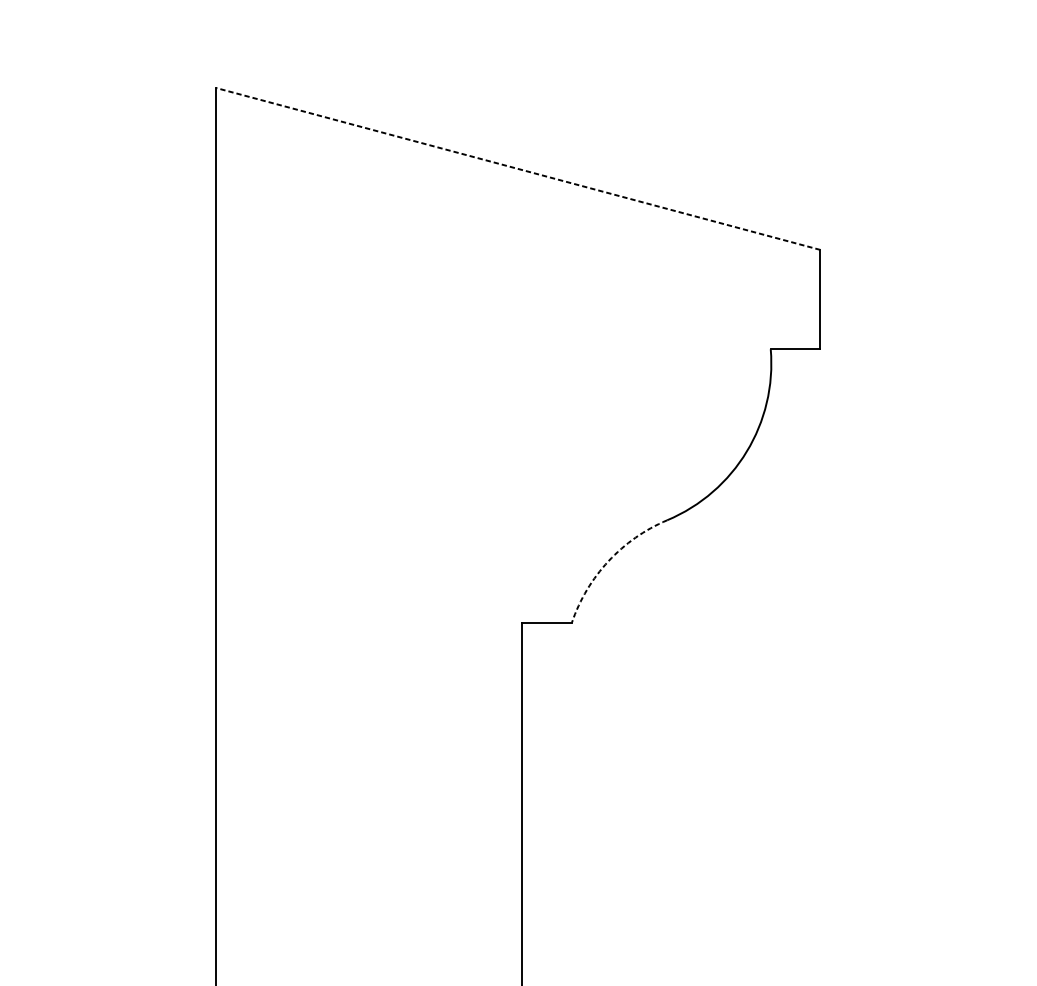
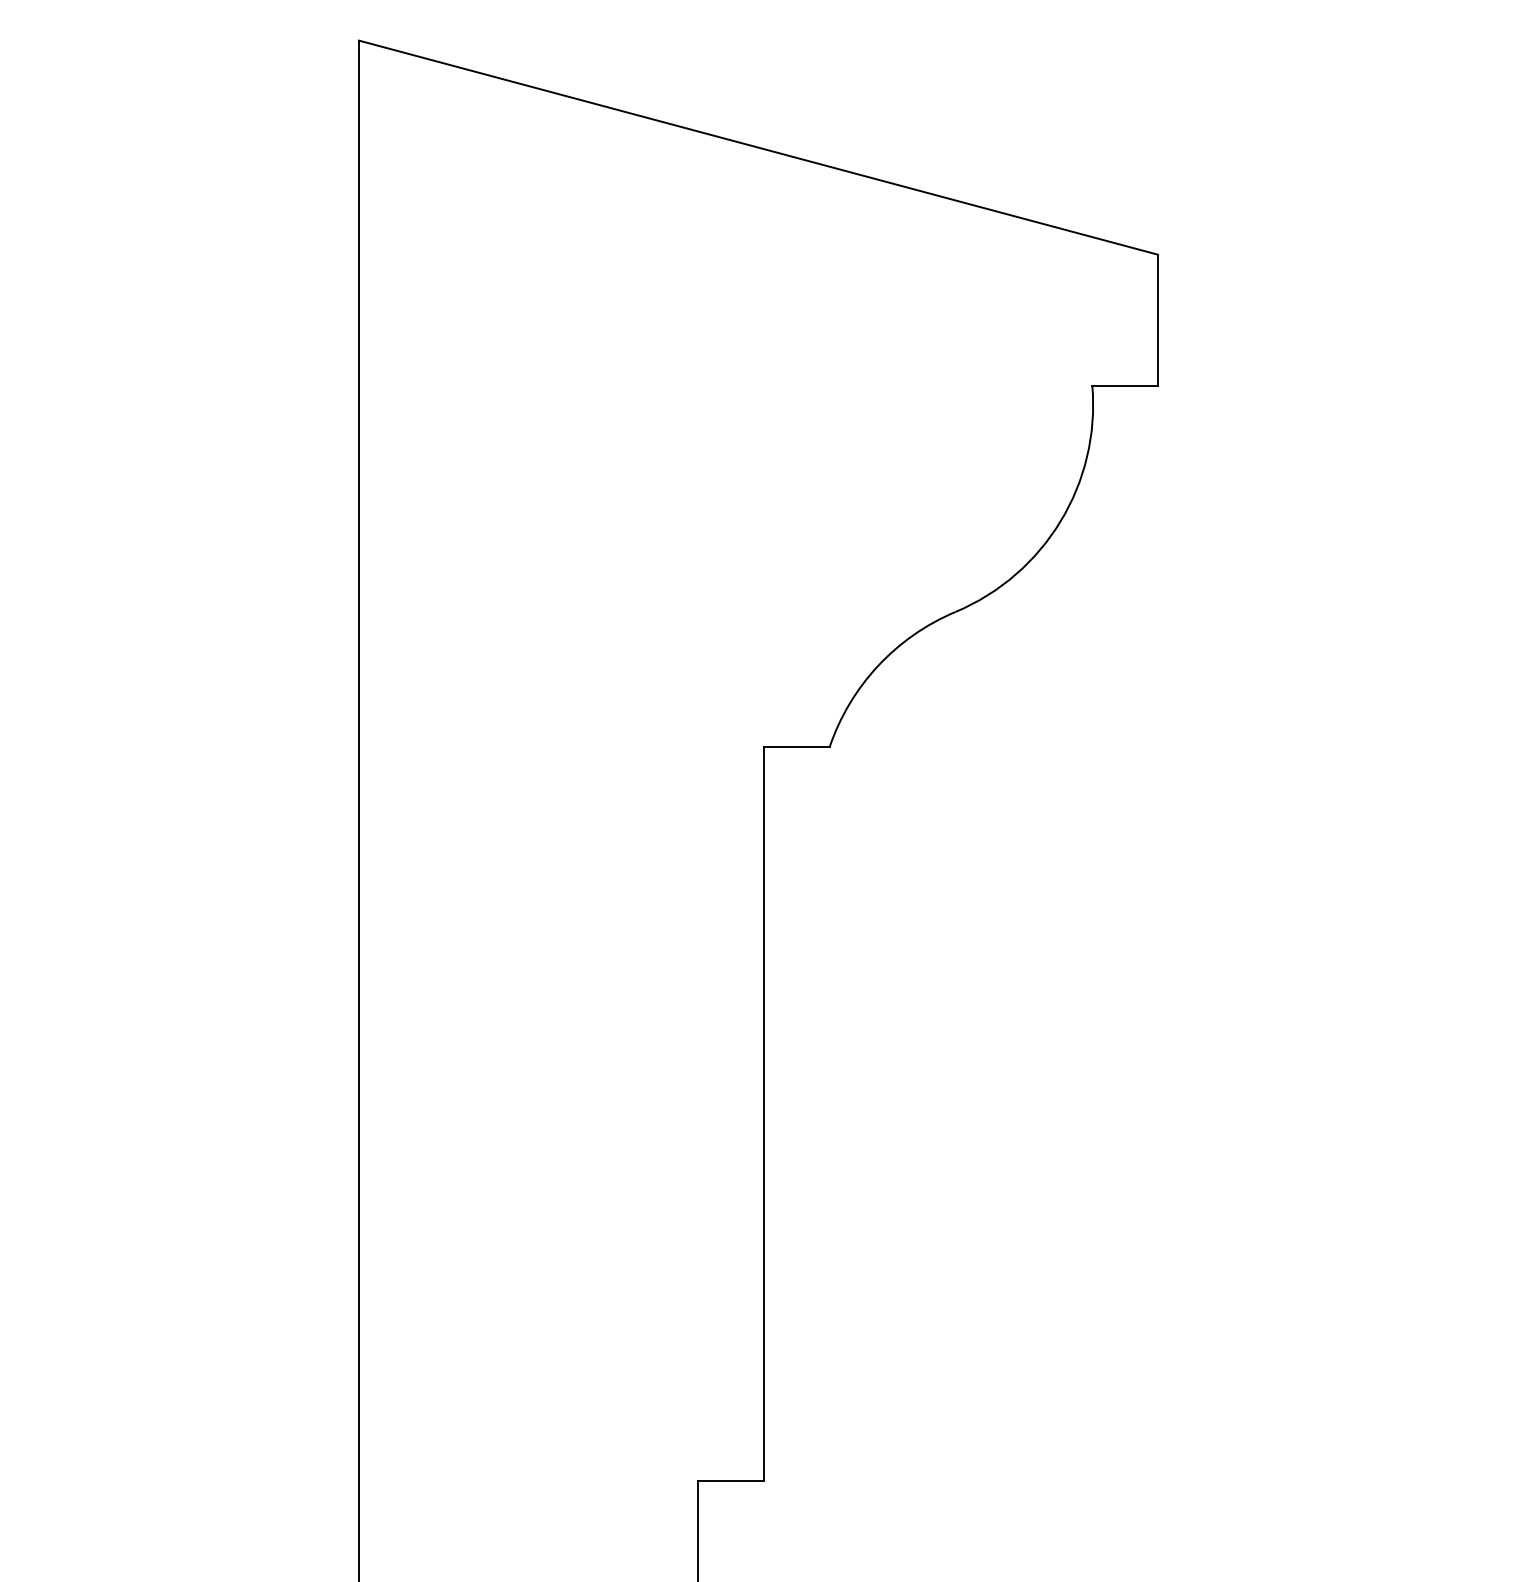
line: (518, 168) -> (758, 147), dashed -> solid
arc: (608, 561) -> (877, 666), dashed -> solid

